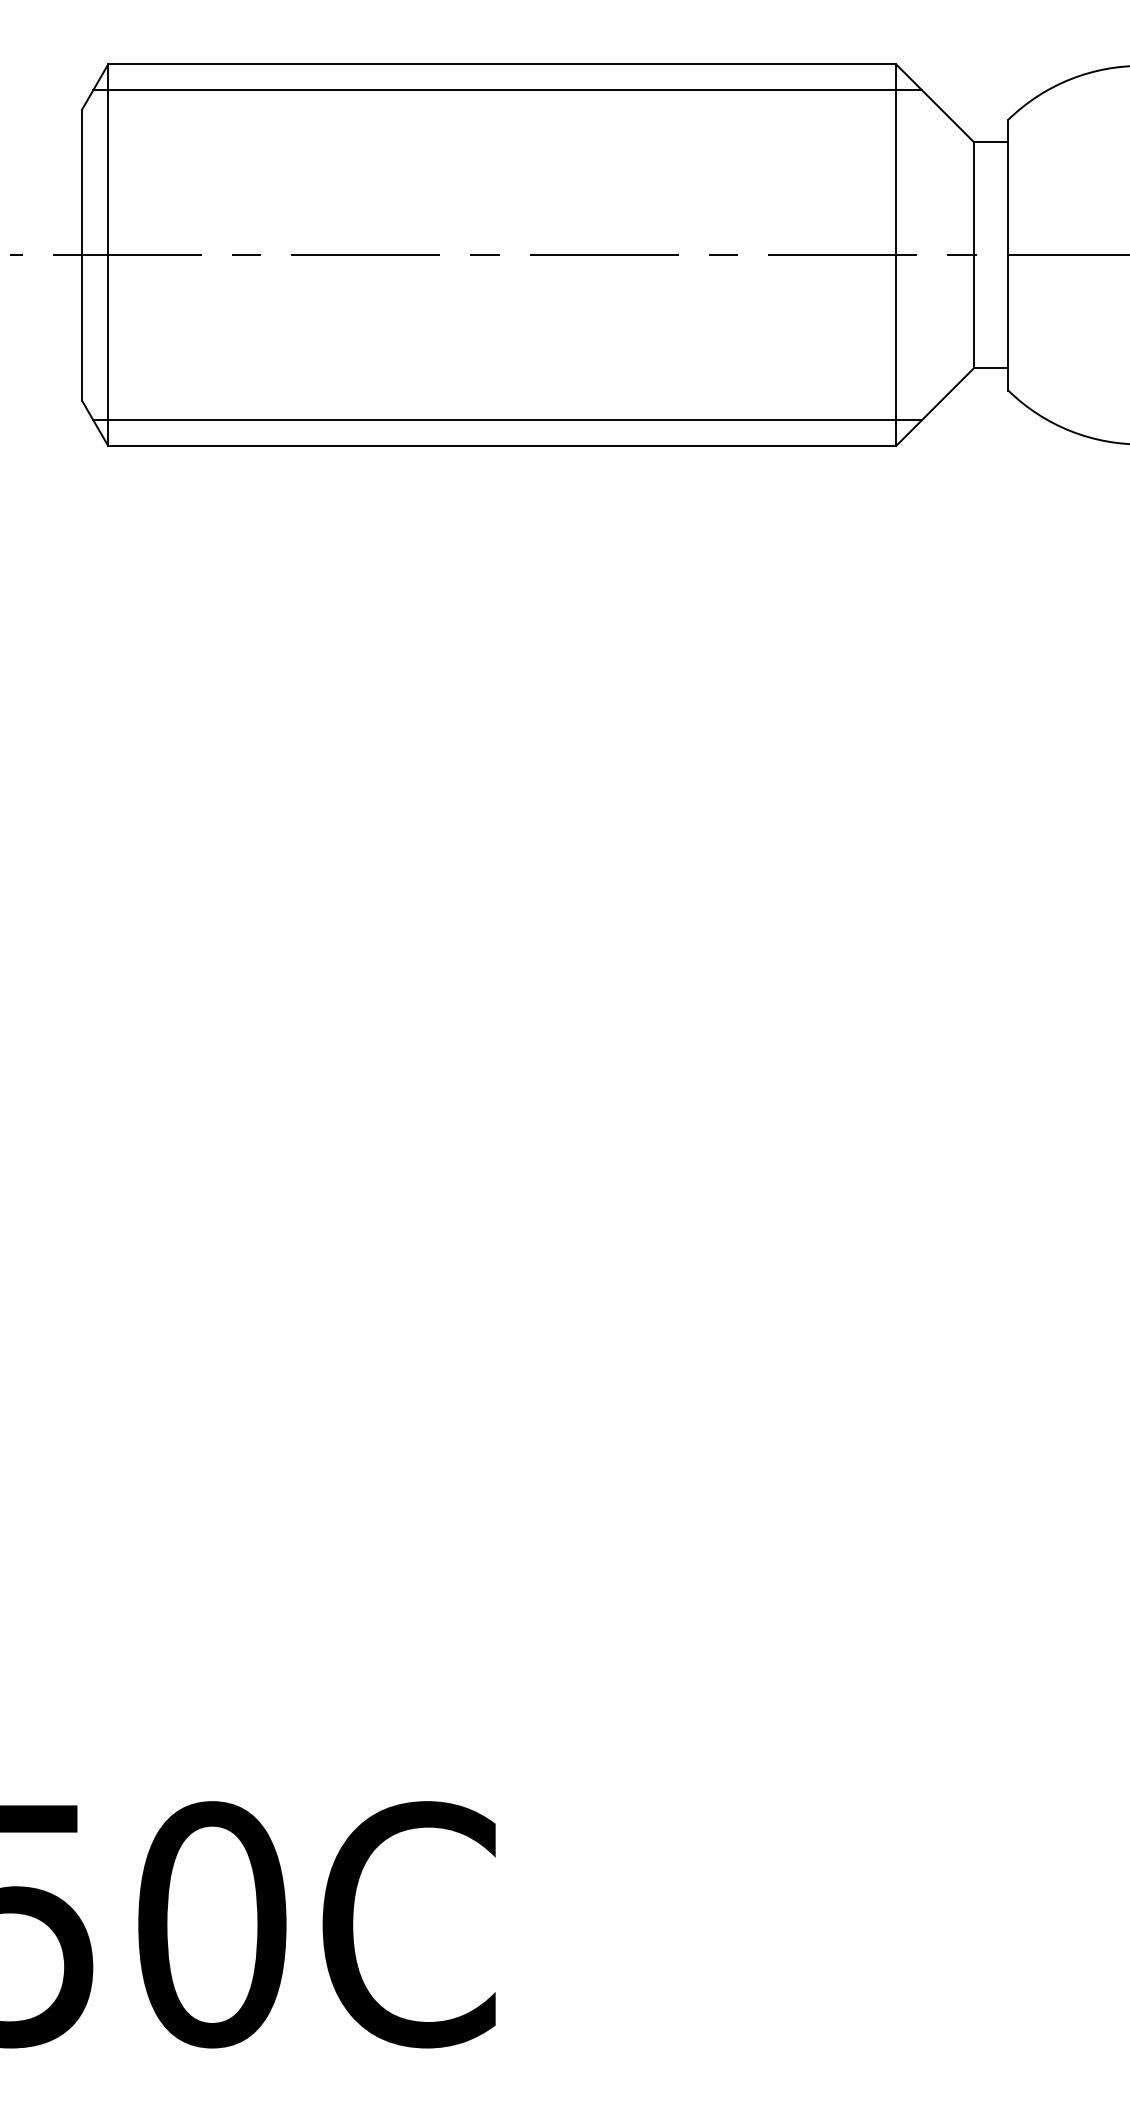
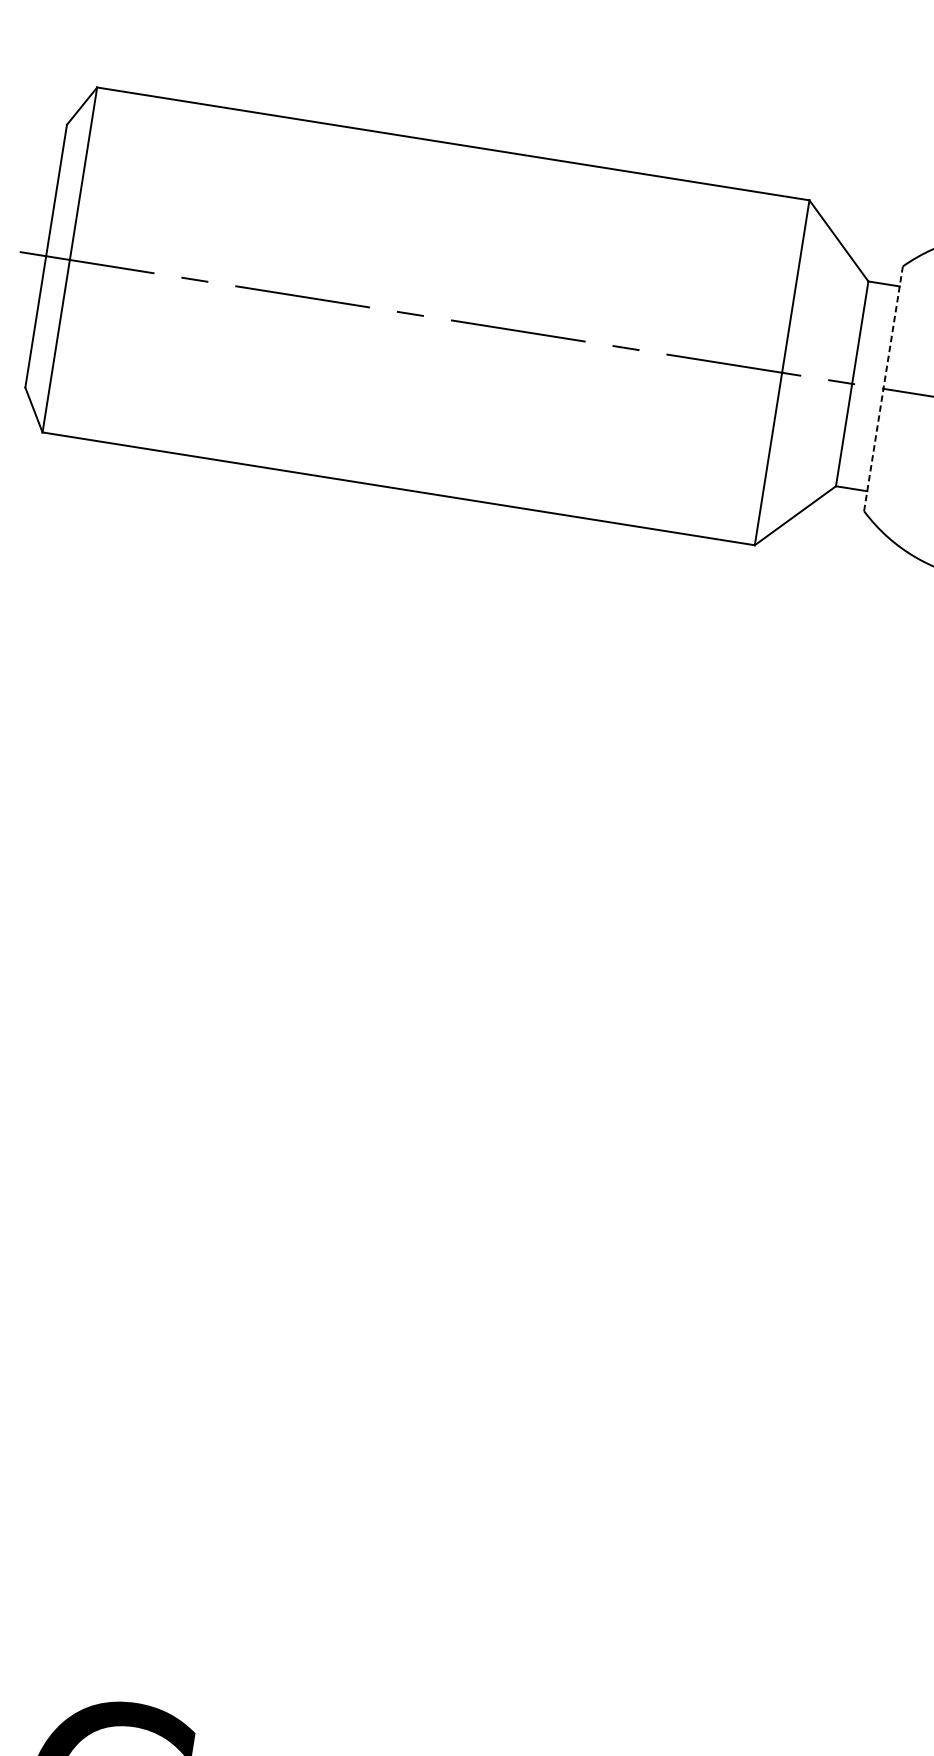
line: (507, 90) -> (454, 168), removed
line: (1008, 254) -> (883, 388), solid -> dashed
line: (507, 420) -> (407, 466), removed

